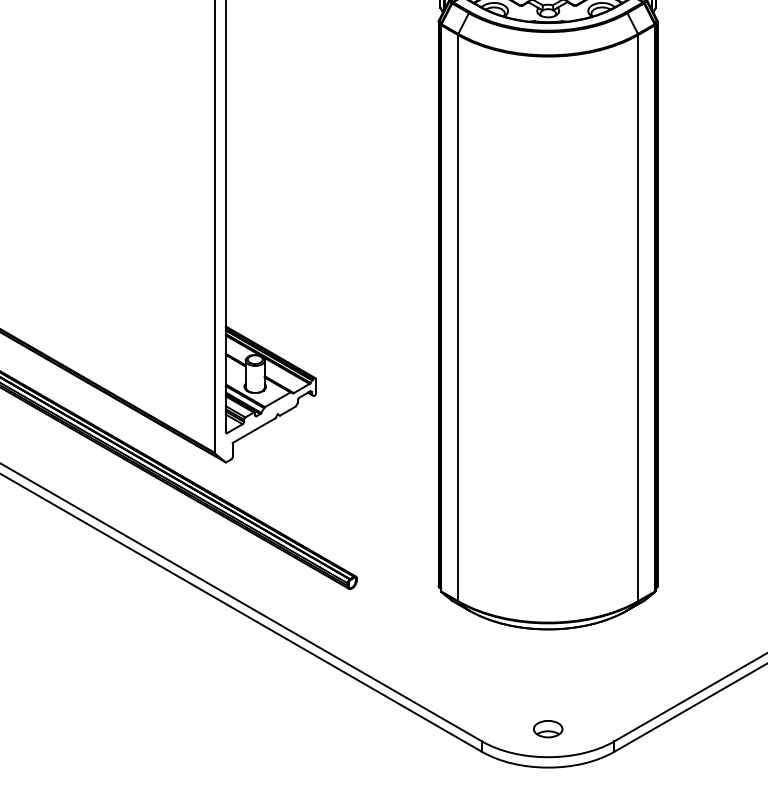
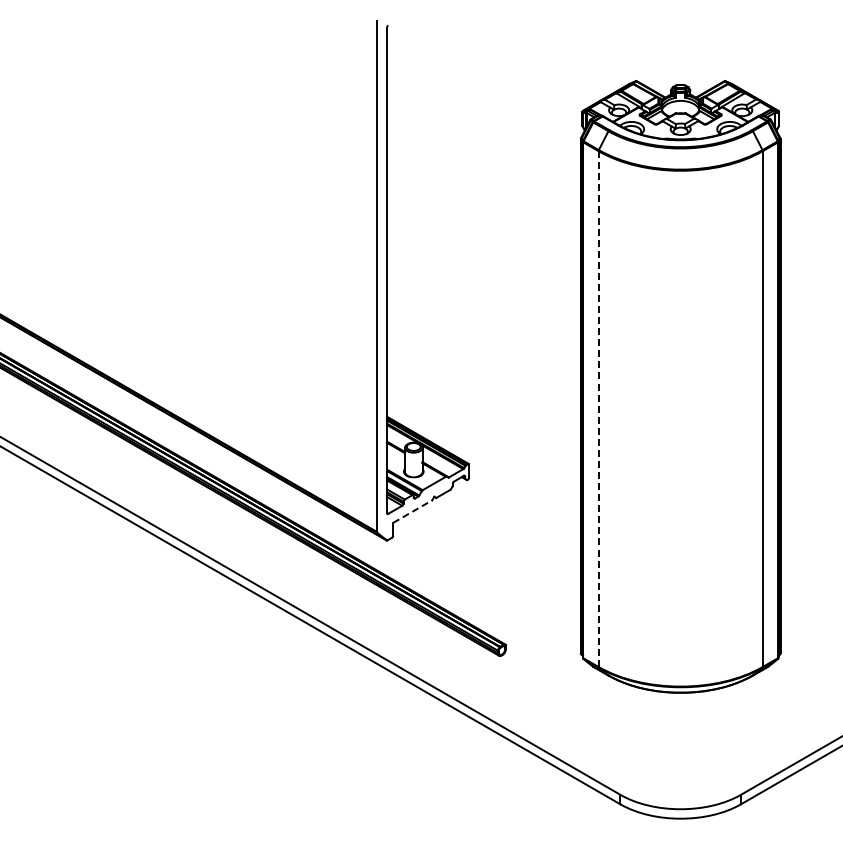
line: (457, 318) -> (598, 409), solid -> dashed
line: (253, 430) -> (412, 511), solid -> dashed
part: (547, 728) -> (680, 783), removed

